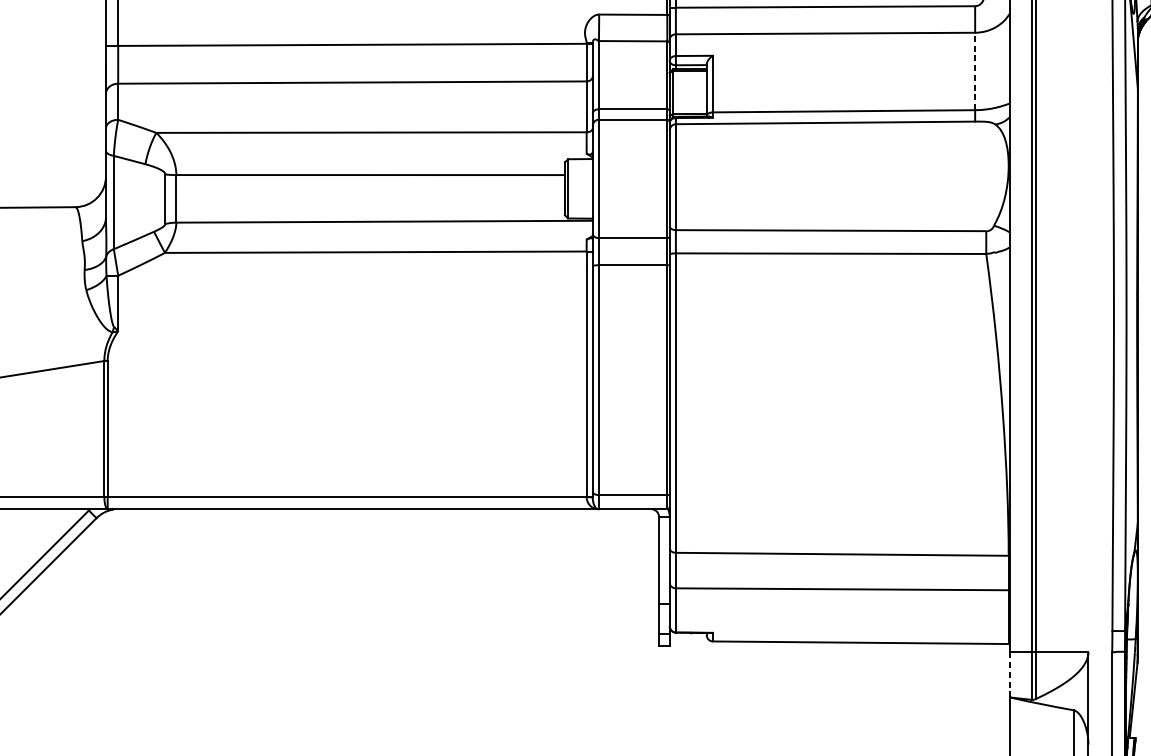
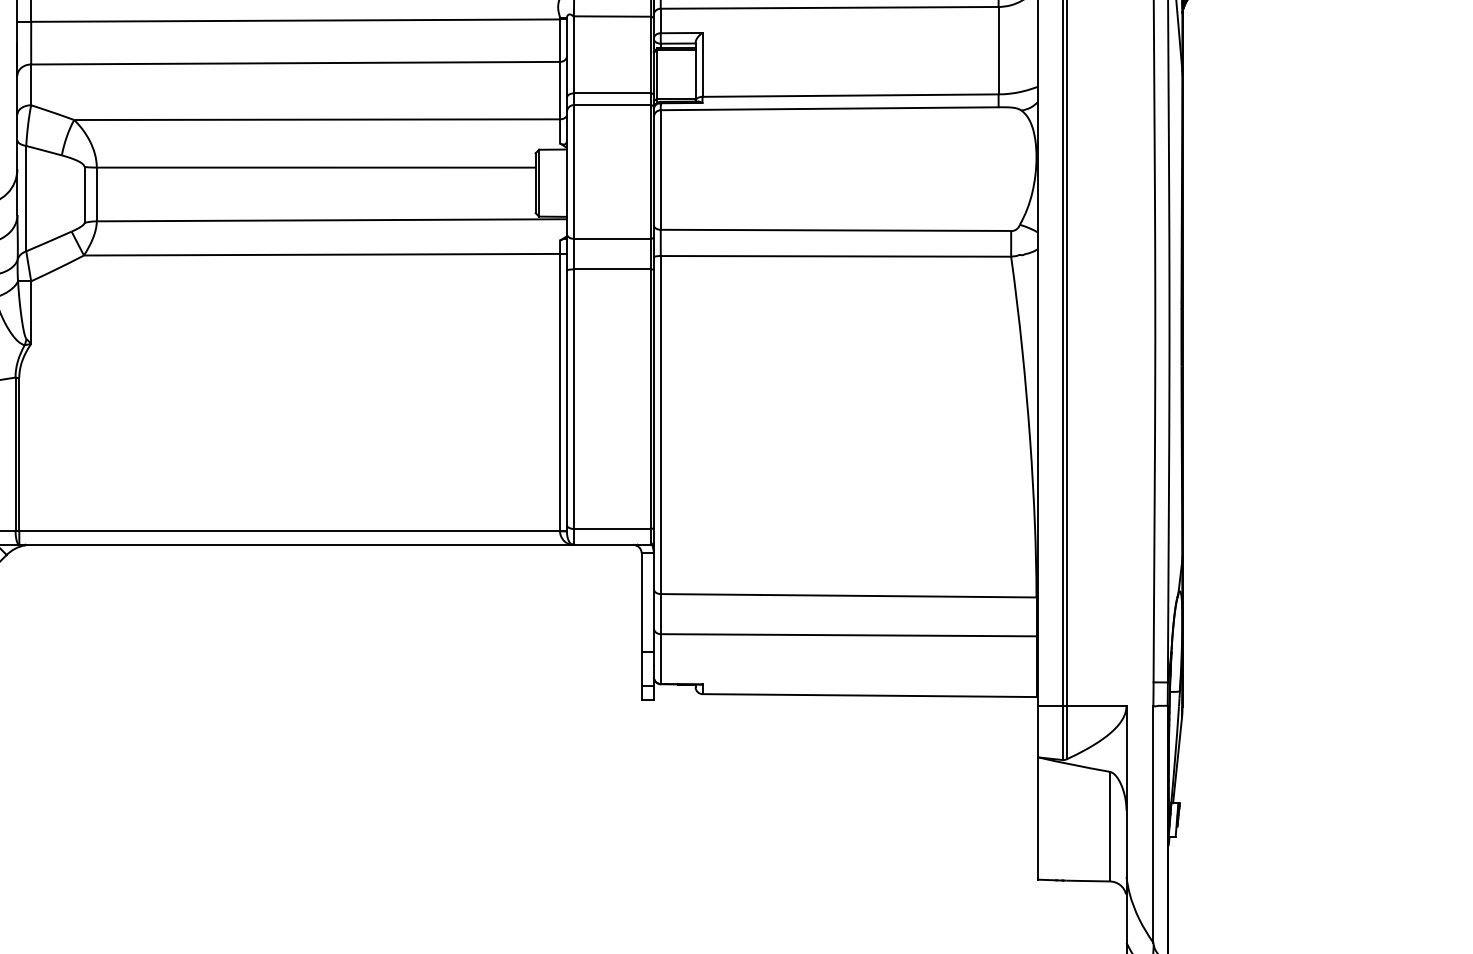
line: (975, 71) -> (998, 50), dashed -> solid
line: (1010, 674) -> (1038, 731), dashed -> solid

